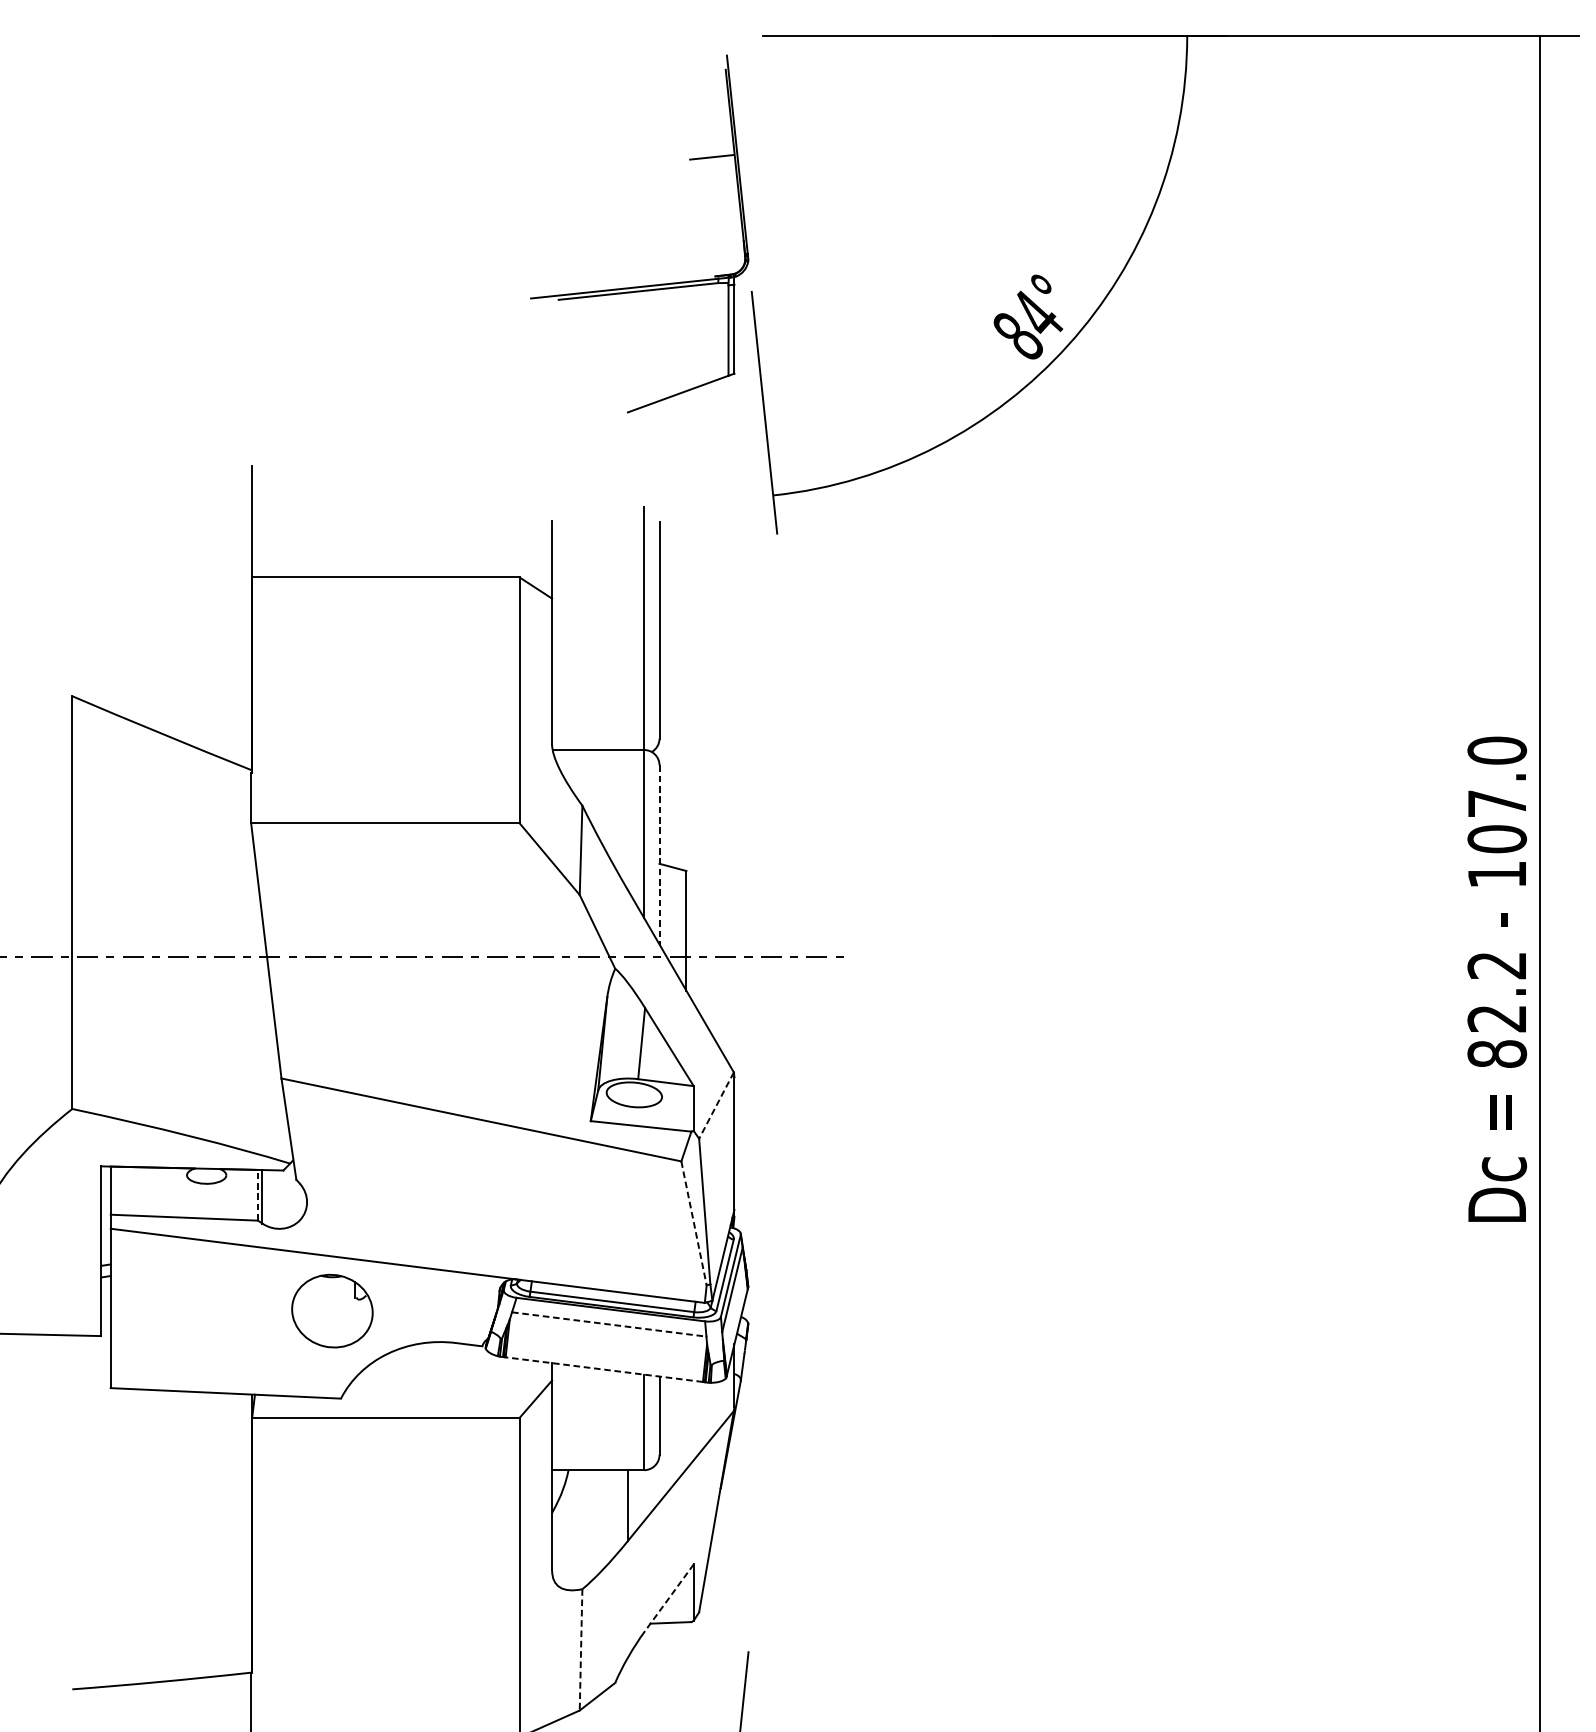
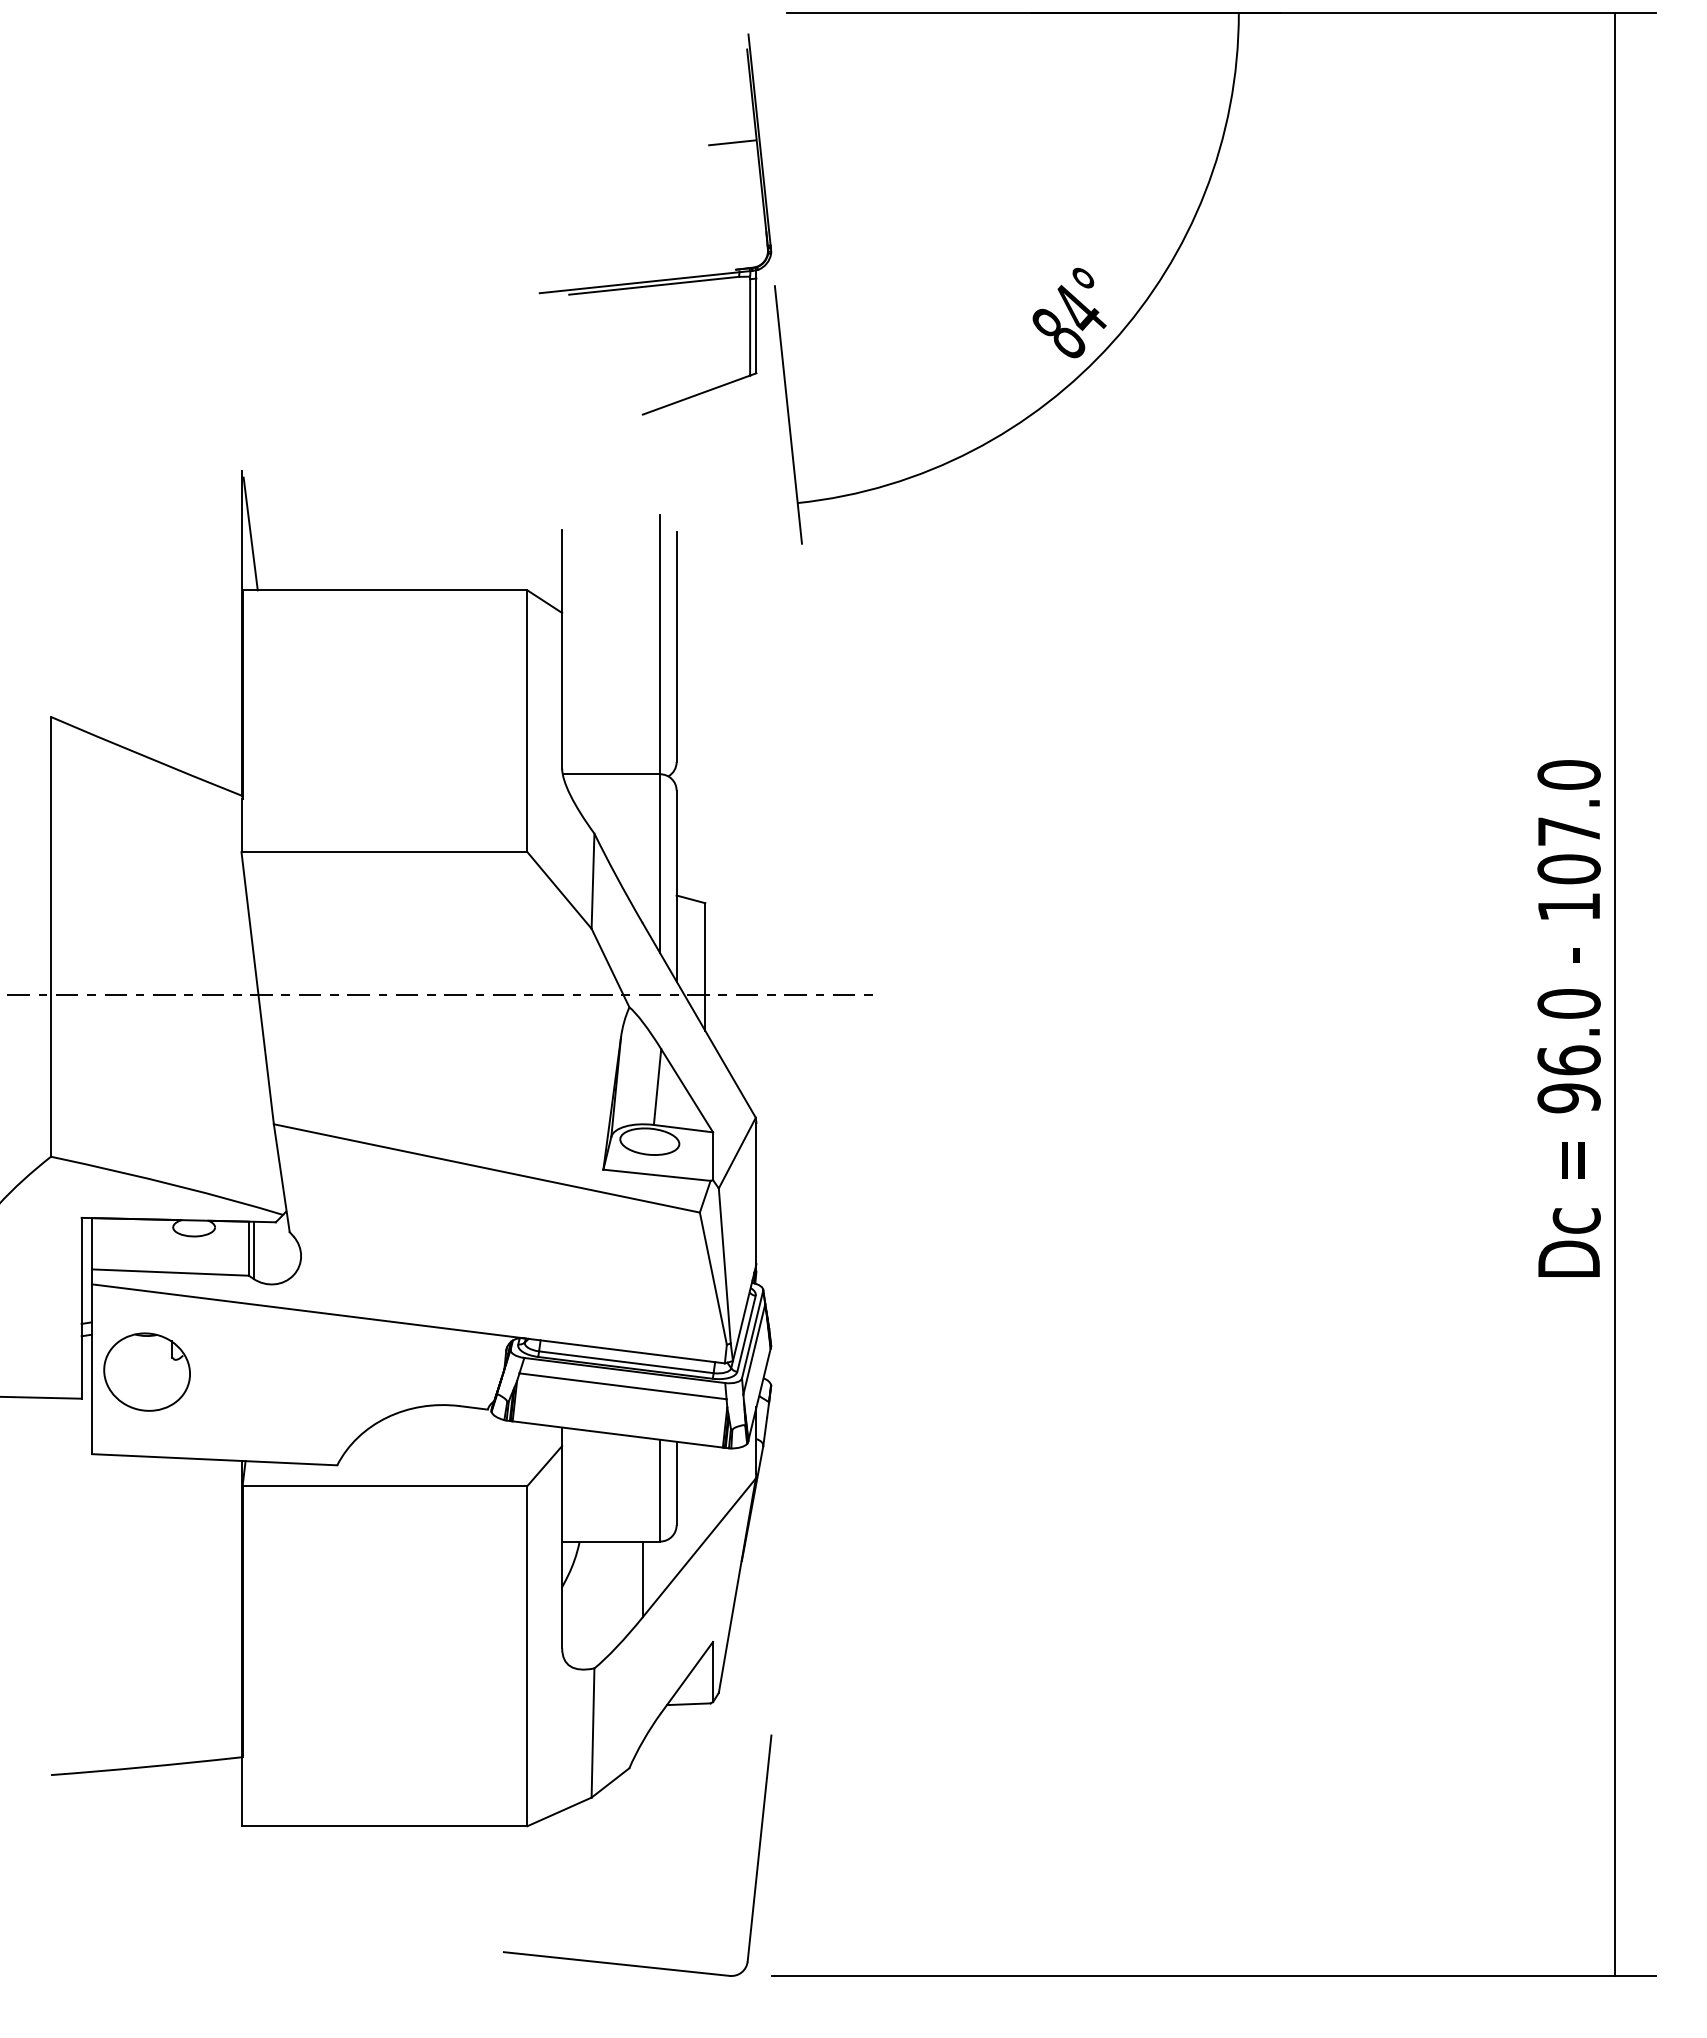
line: (259, 524) -> (250, 533), added
line: (659, 855) -> (676, 886), dashed -> solid
text: (1496, 1010) -> (1568, 1051), 82.2 -> 96.0
line: (716, 1105) -> (737, 1153), dashed -> solid
line: (257, 1195) -> (248, 1248), dashed -> solid
line: (694, 1224) -> (713, 1279), dashed -> solid
part: (331, 1310) -> (146, 1371), moved
line: (609, 1324) -> (623, 1386), dashed -> solid
line: (604, 1369) -> (617, 1434), dashed -> solid
line: (669, 1597) -> (687, 1677), dashed -> solid
line: (581, 1650) -> (593, 1733), dashed -> solid

